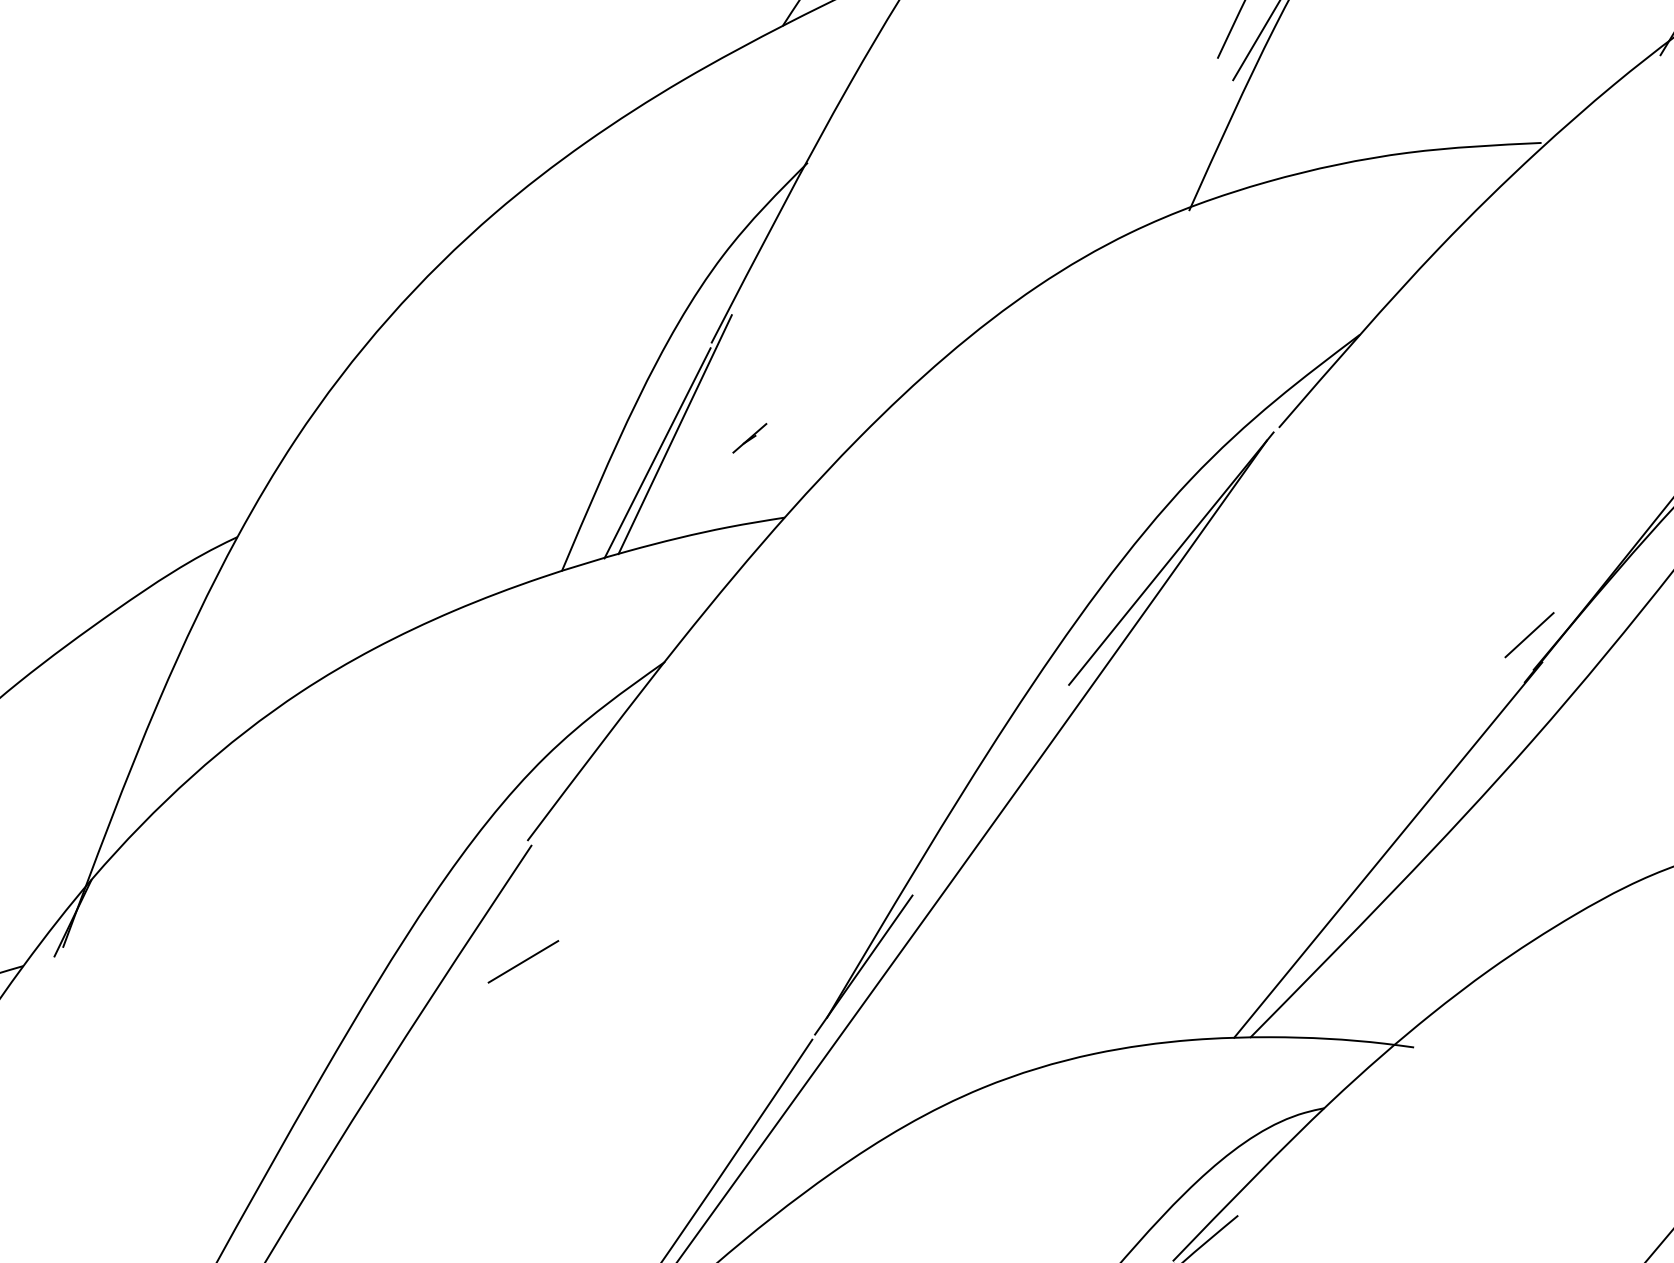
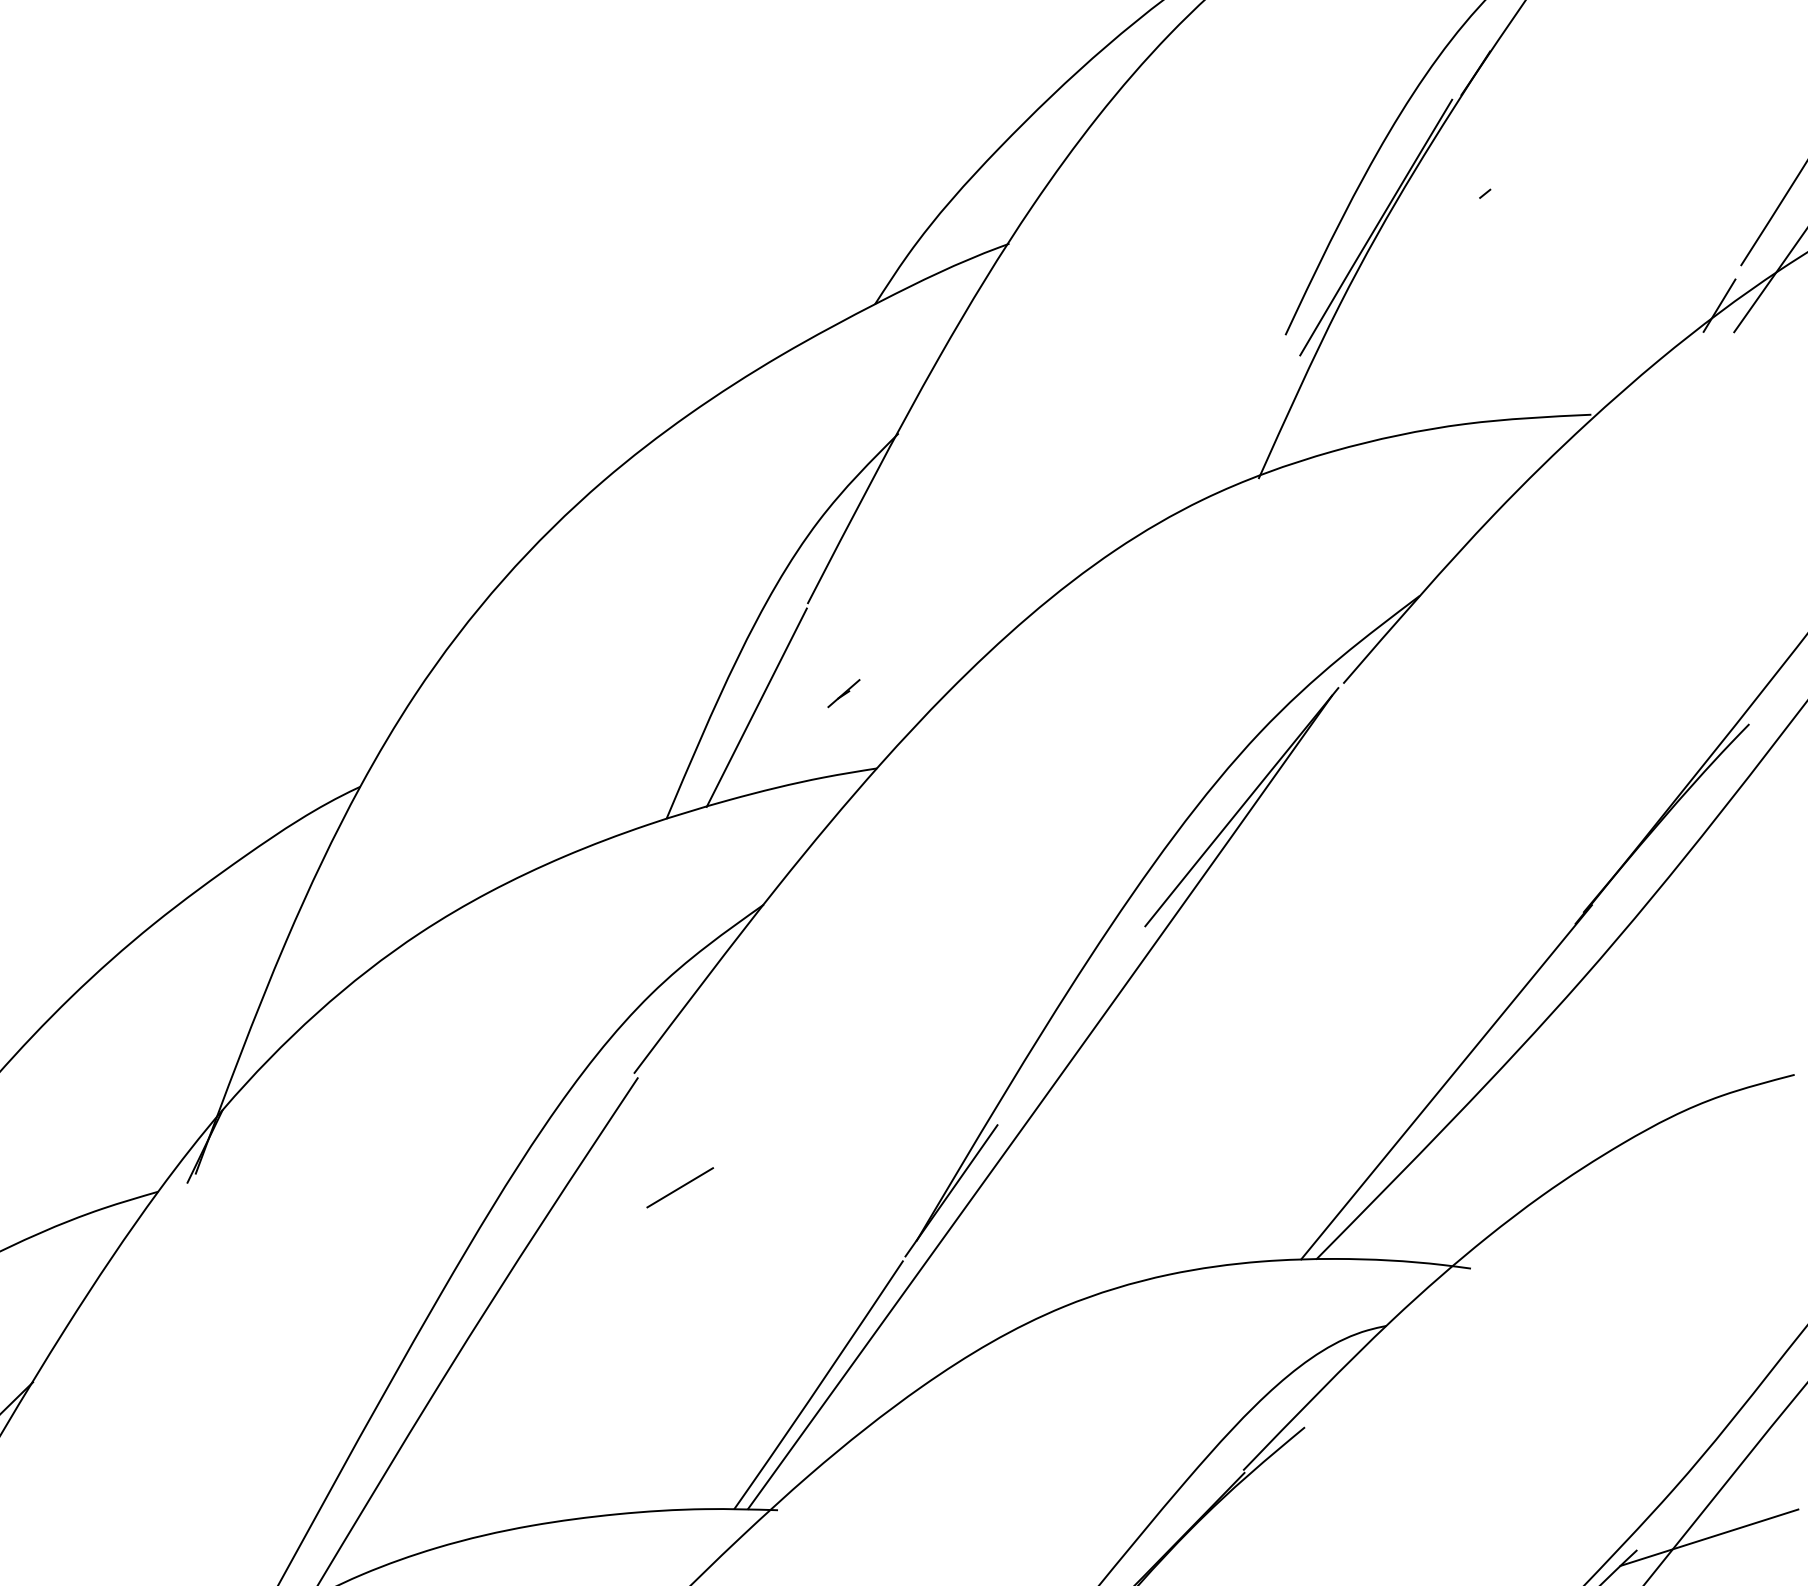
line: (674, 434) -> (772, 689), removed
line: (1529, 635) -> (1579, 879), removed
line: (522, 961) -> (679, 1187), moved

